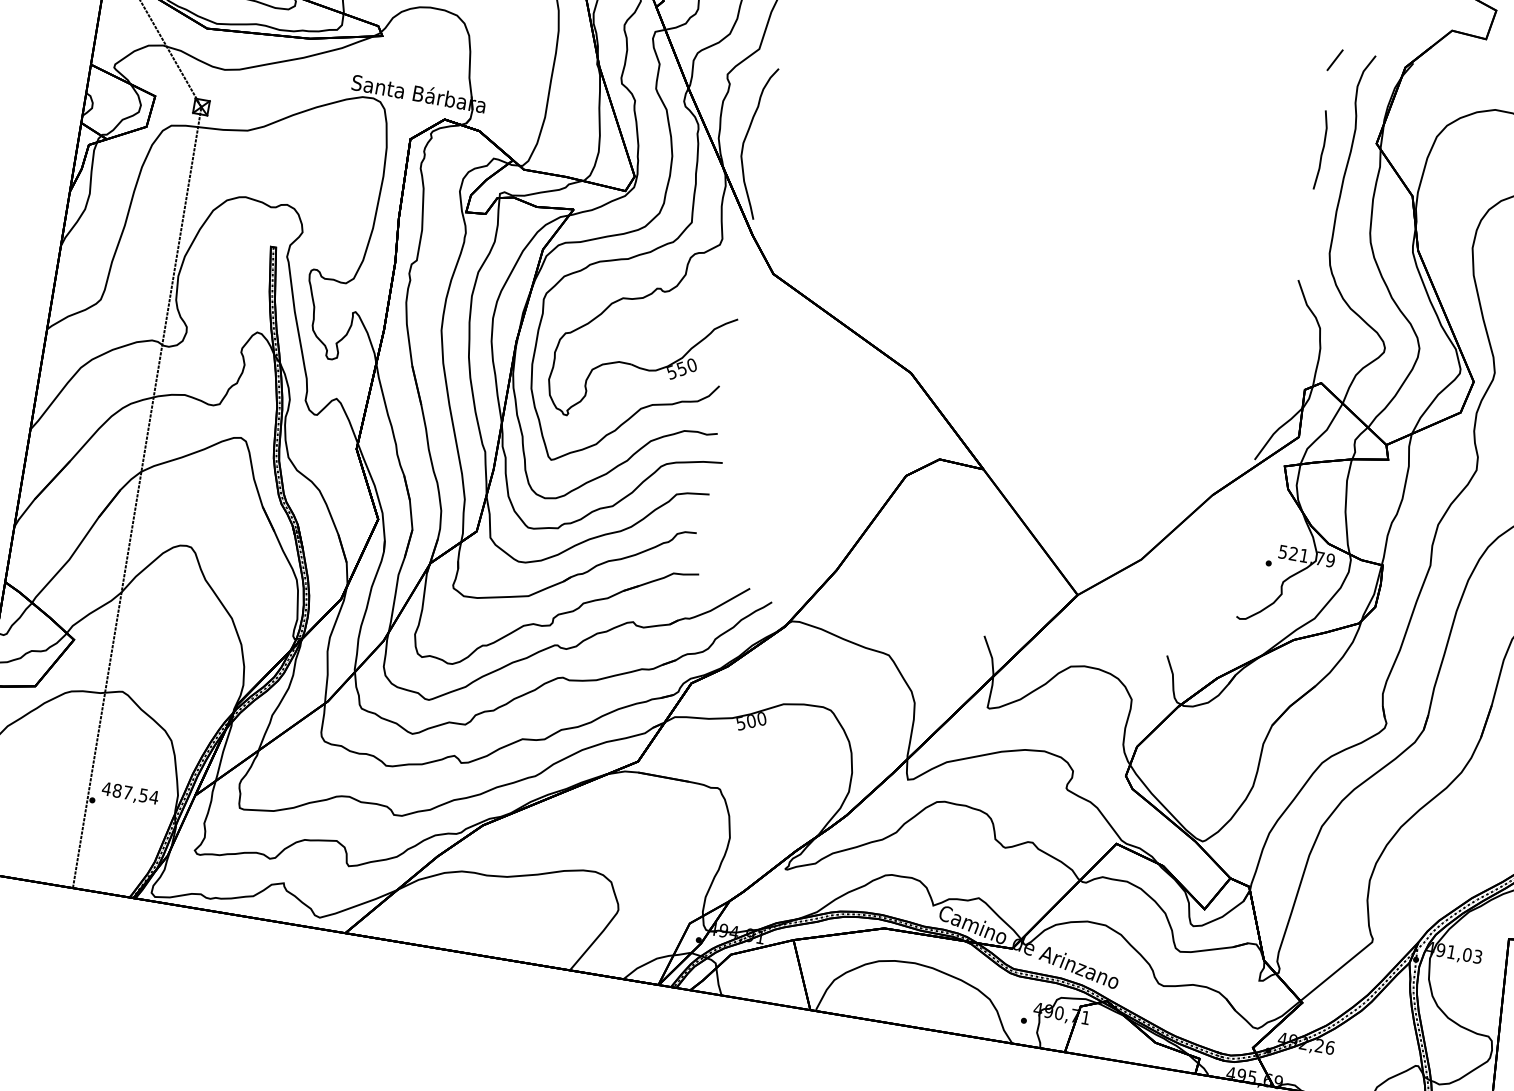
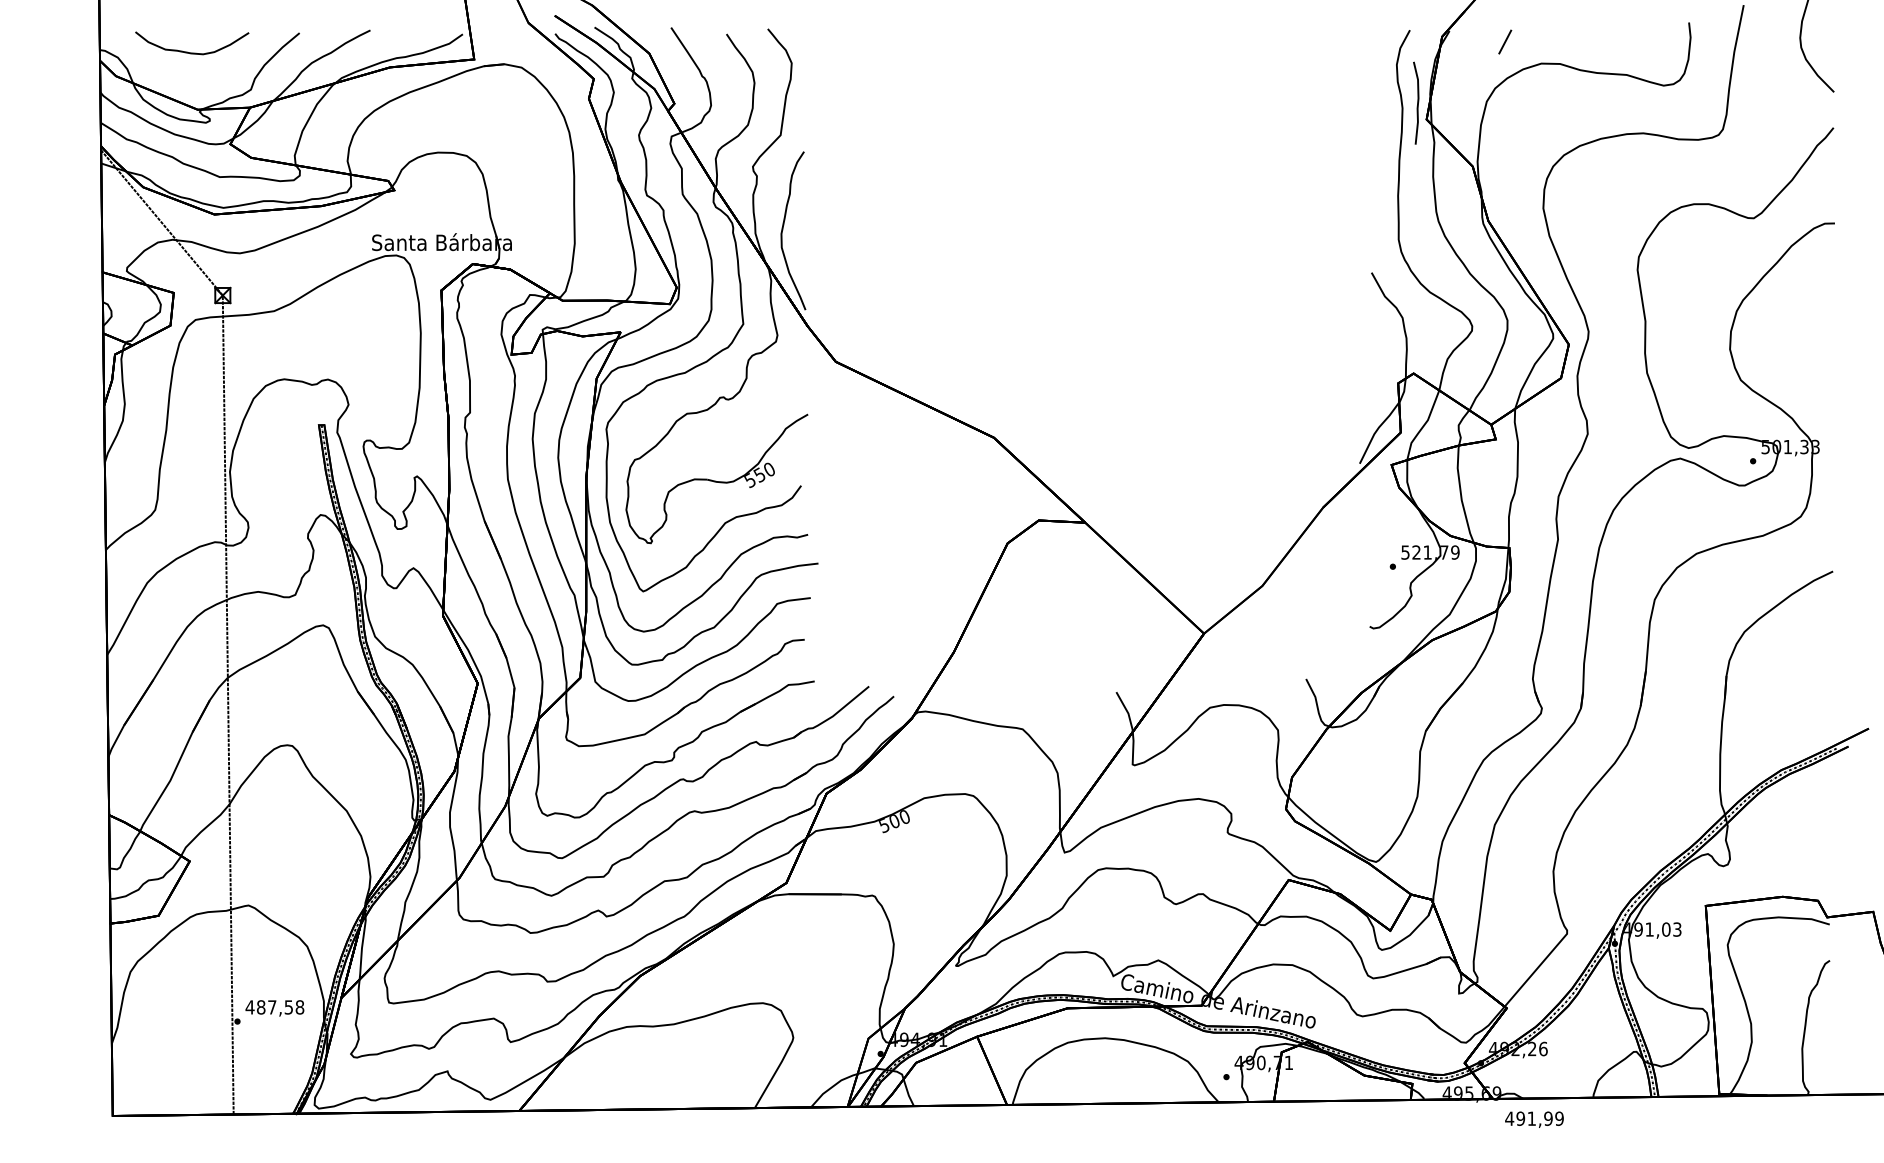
line: (1335, 59) -> (1505, 41), moved
curve: (1322, 149) -> (1417, 102), moved
text: (153, 797) -> (299, 1007), 487,54 -> 487,58

